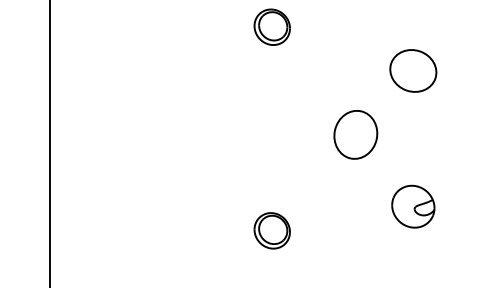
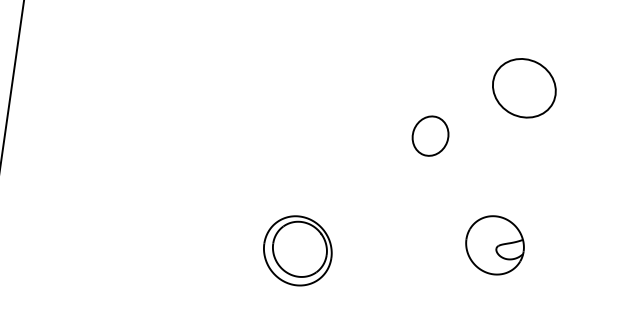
part: (413, 70) -> (524, 87), moved
part: (355, 134) -> (430, 135), size x0.6
part: (271, 230) -> (296, 250), size x1.4

